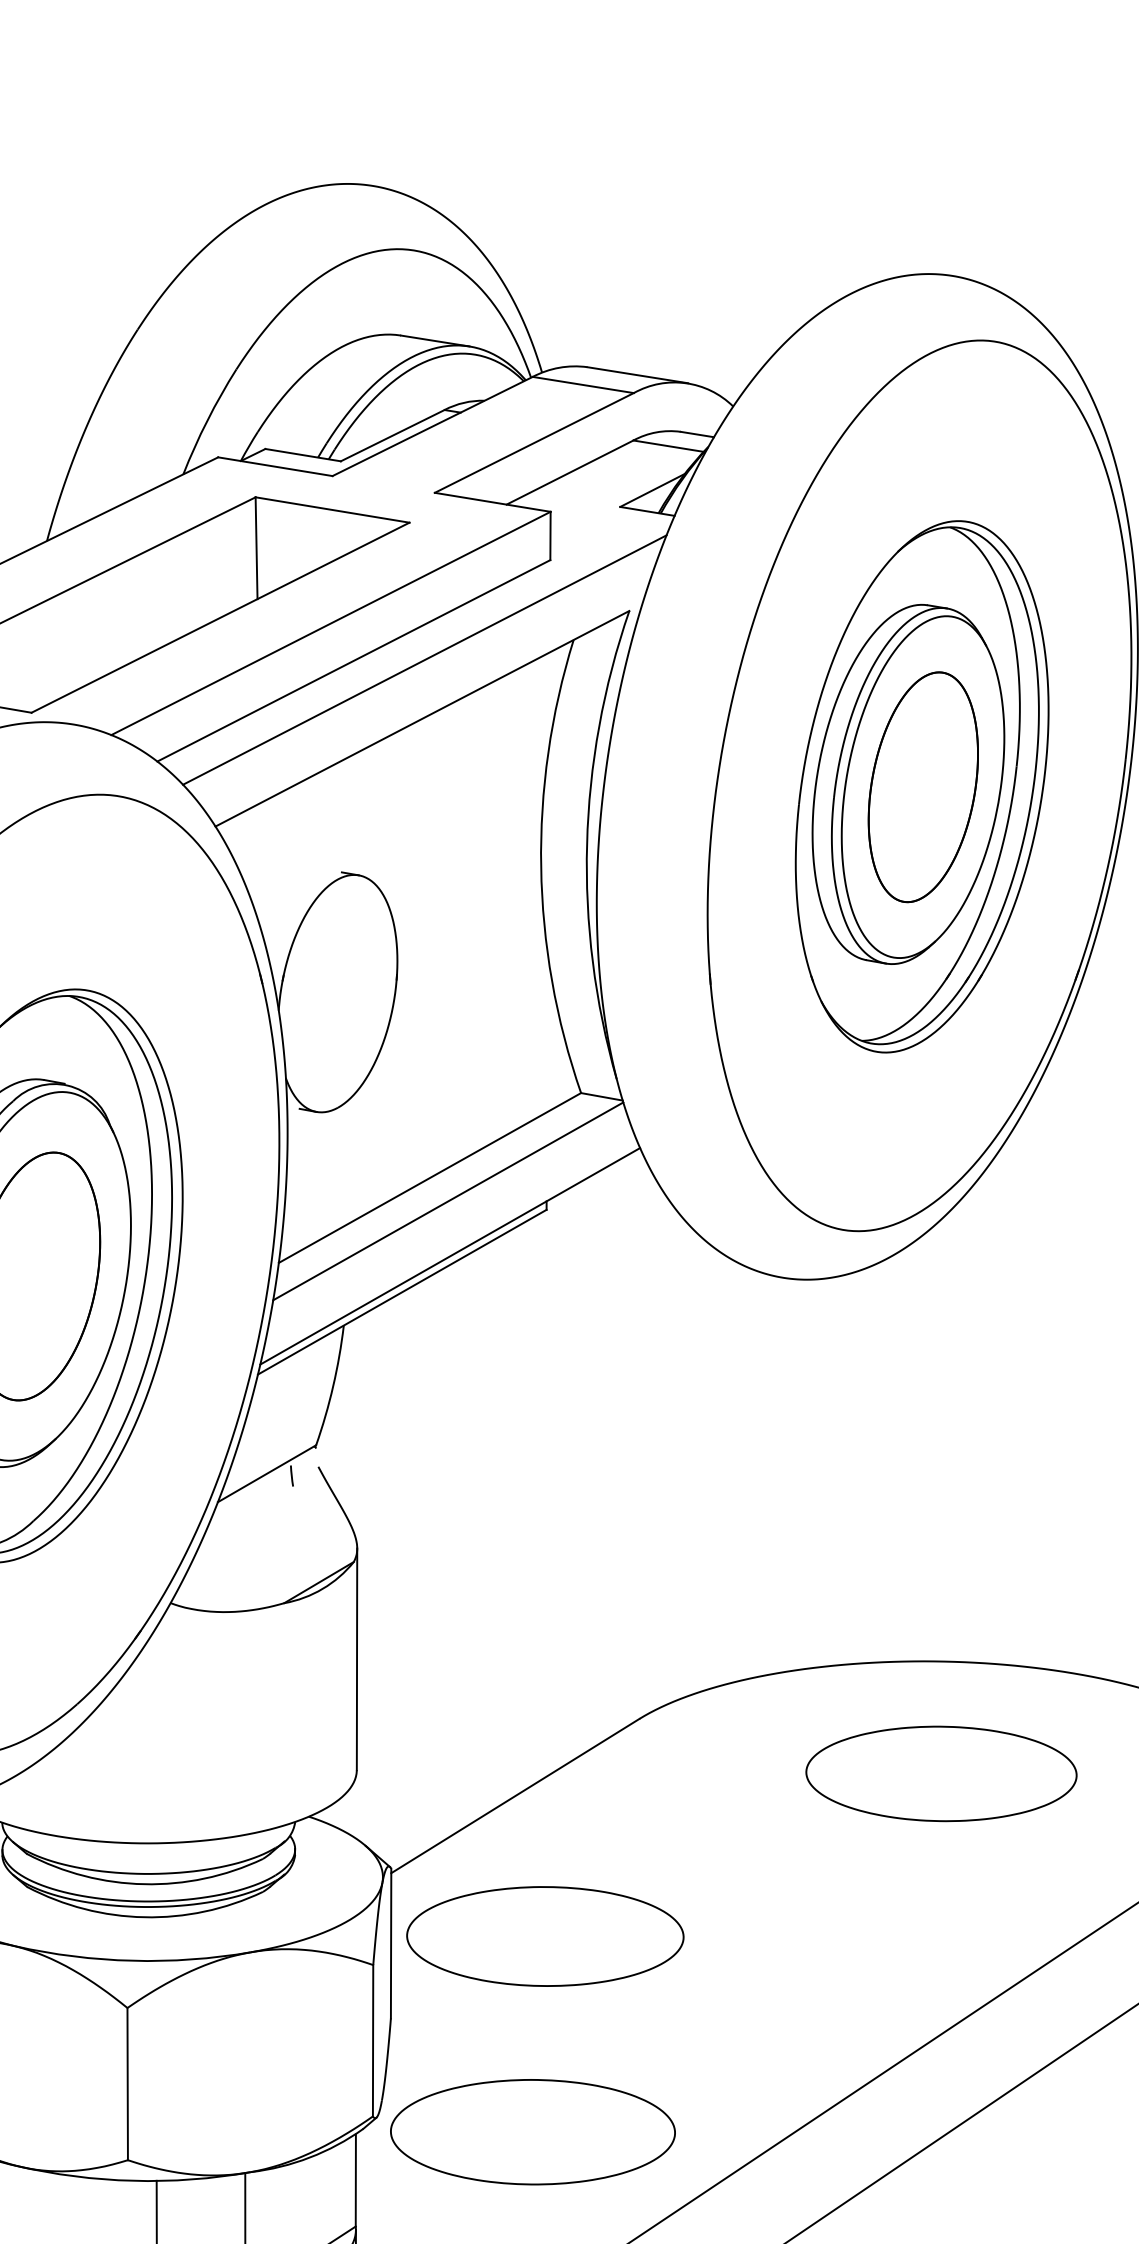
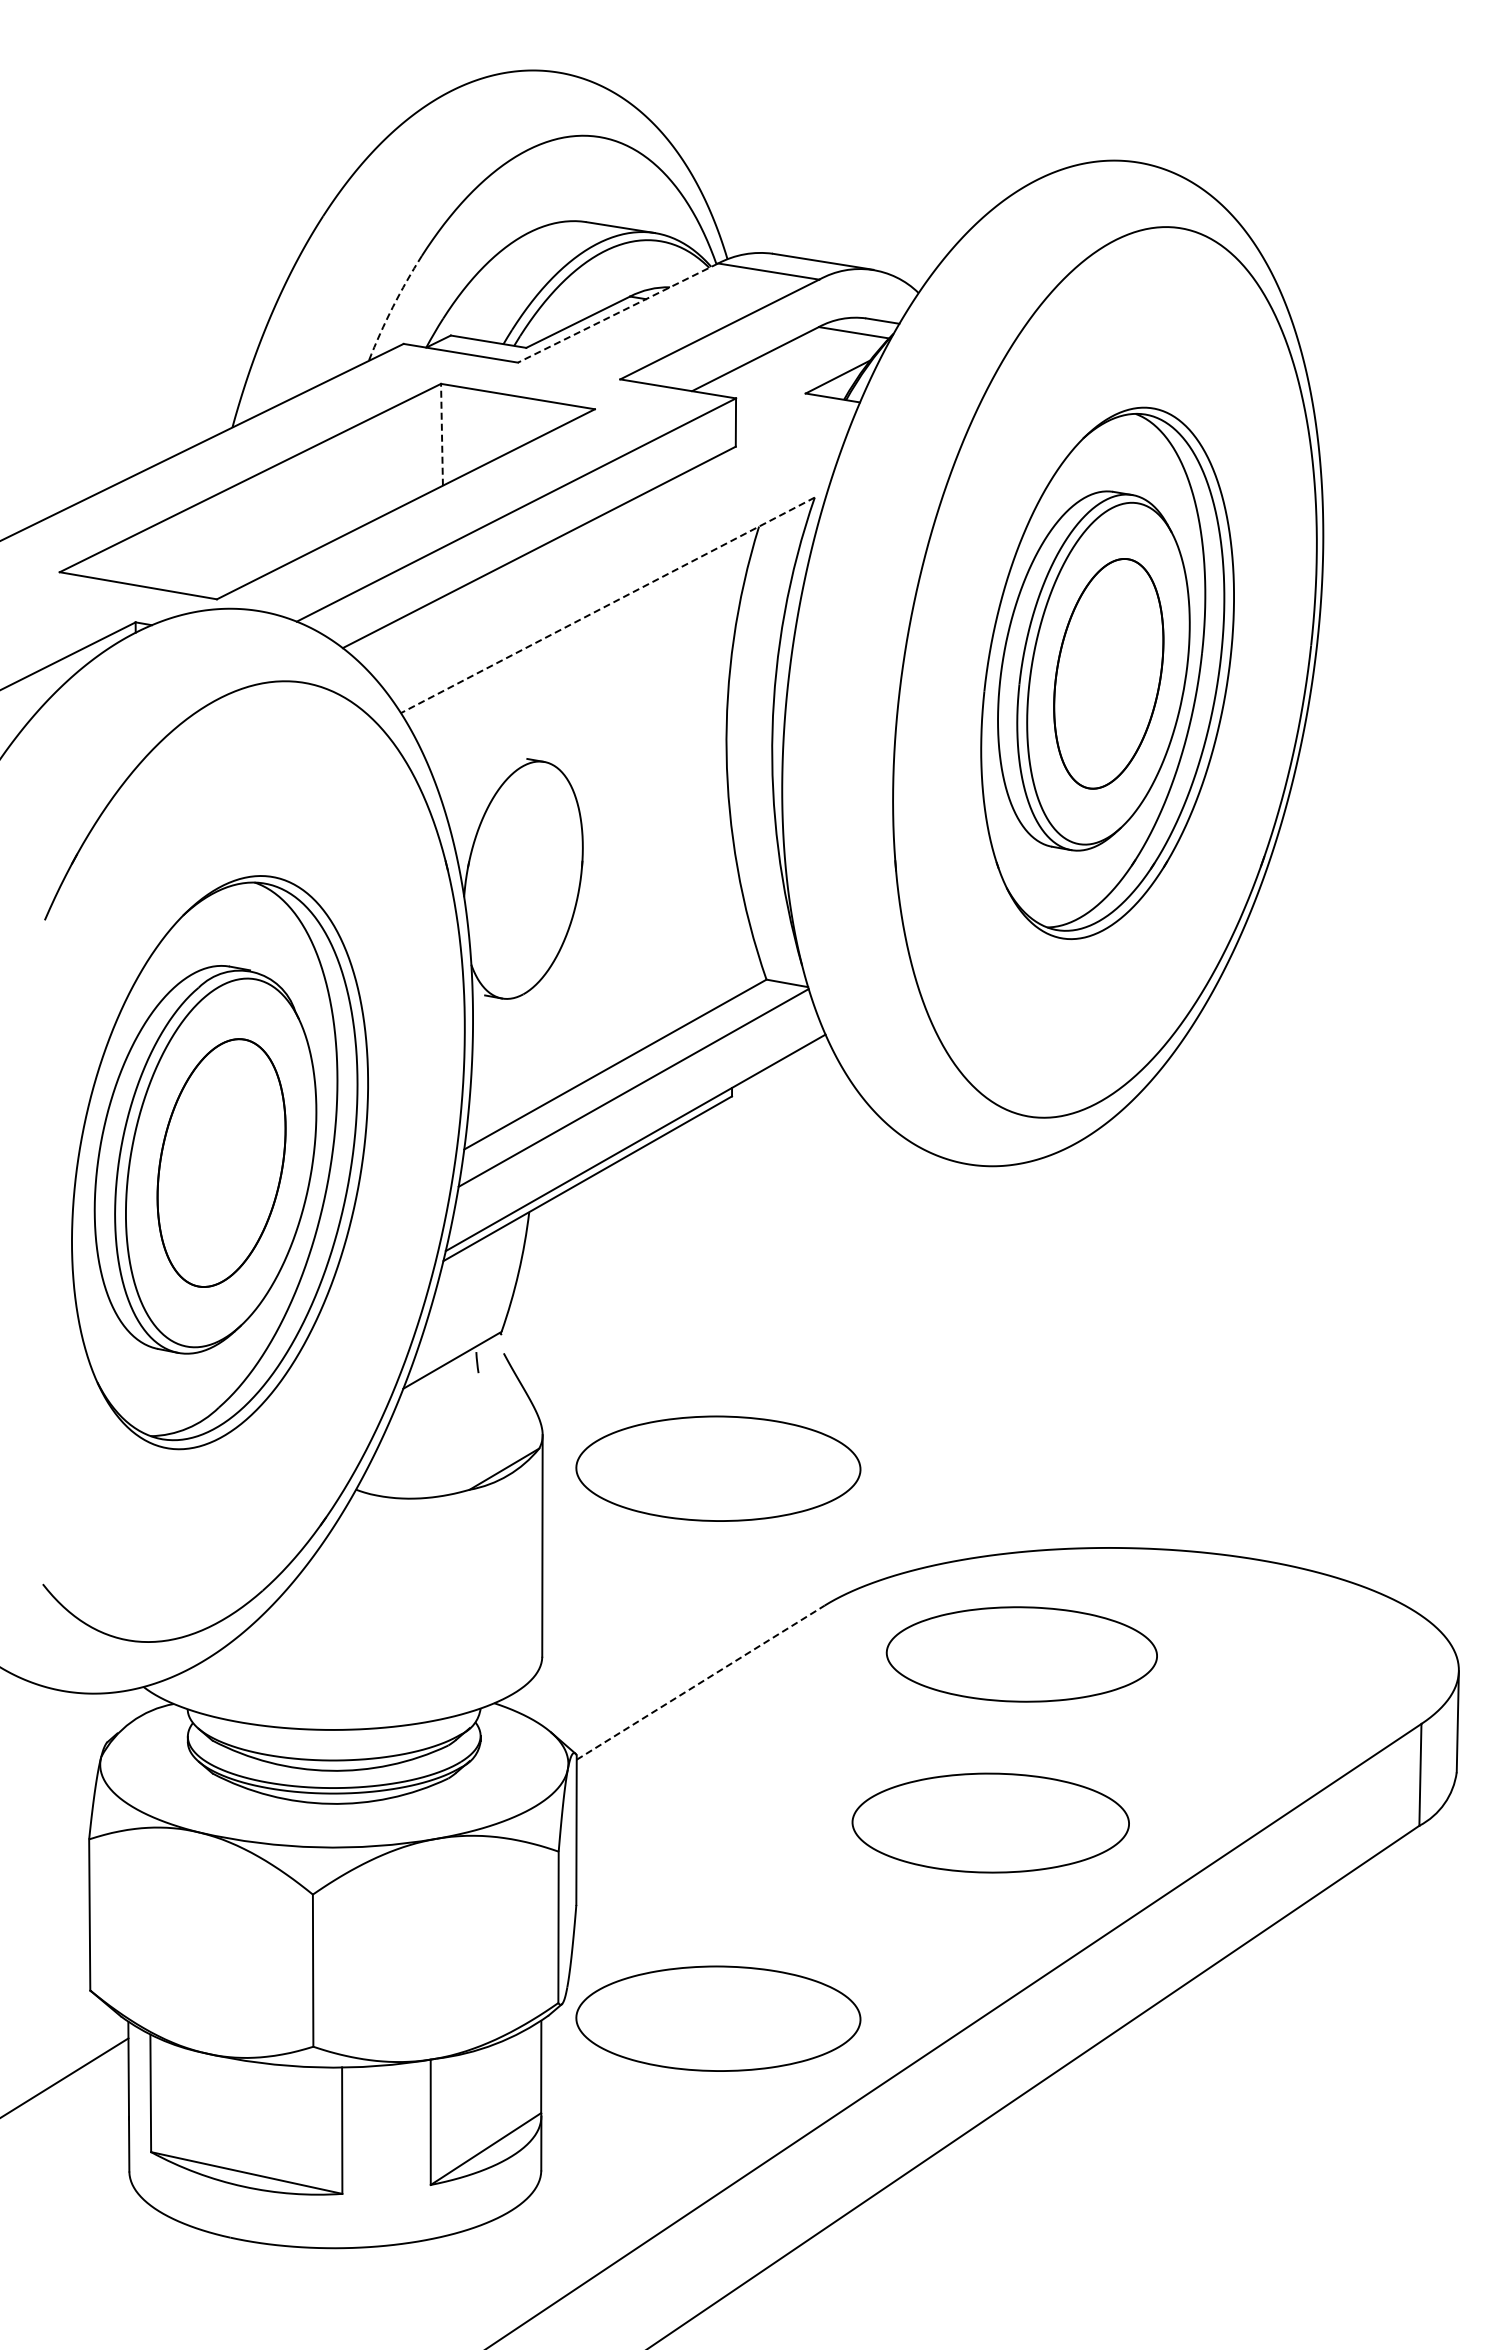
arc: (207, 420) -> (392, 307), solid -> dashed
line: (433, 426) -> (618, 313), solid -> dashed
line: (257, 547) -> (442, 434), solid -> dashed
line: (425, 659) -> (610, 546), removed
line: (422, 718) -> (607, 605), solid -> dashed
part: (533, 1581) -> (718, 1468), added
part: (941, 1773) -> (1021, 1654), moved
line: (516, 1795) -> (701, 1682), solid -> dashed
part: (545, 1935) -> (990, 1822), moved

